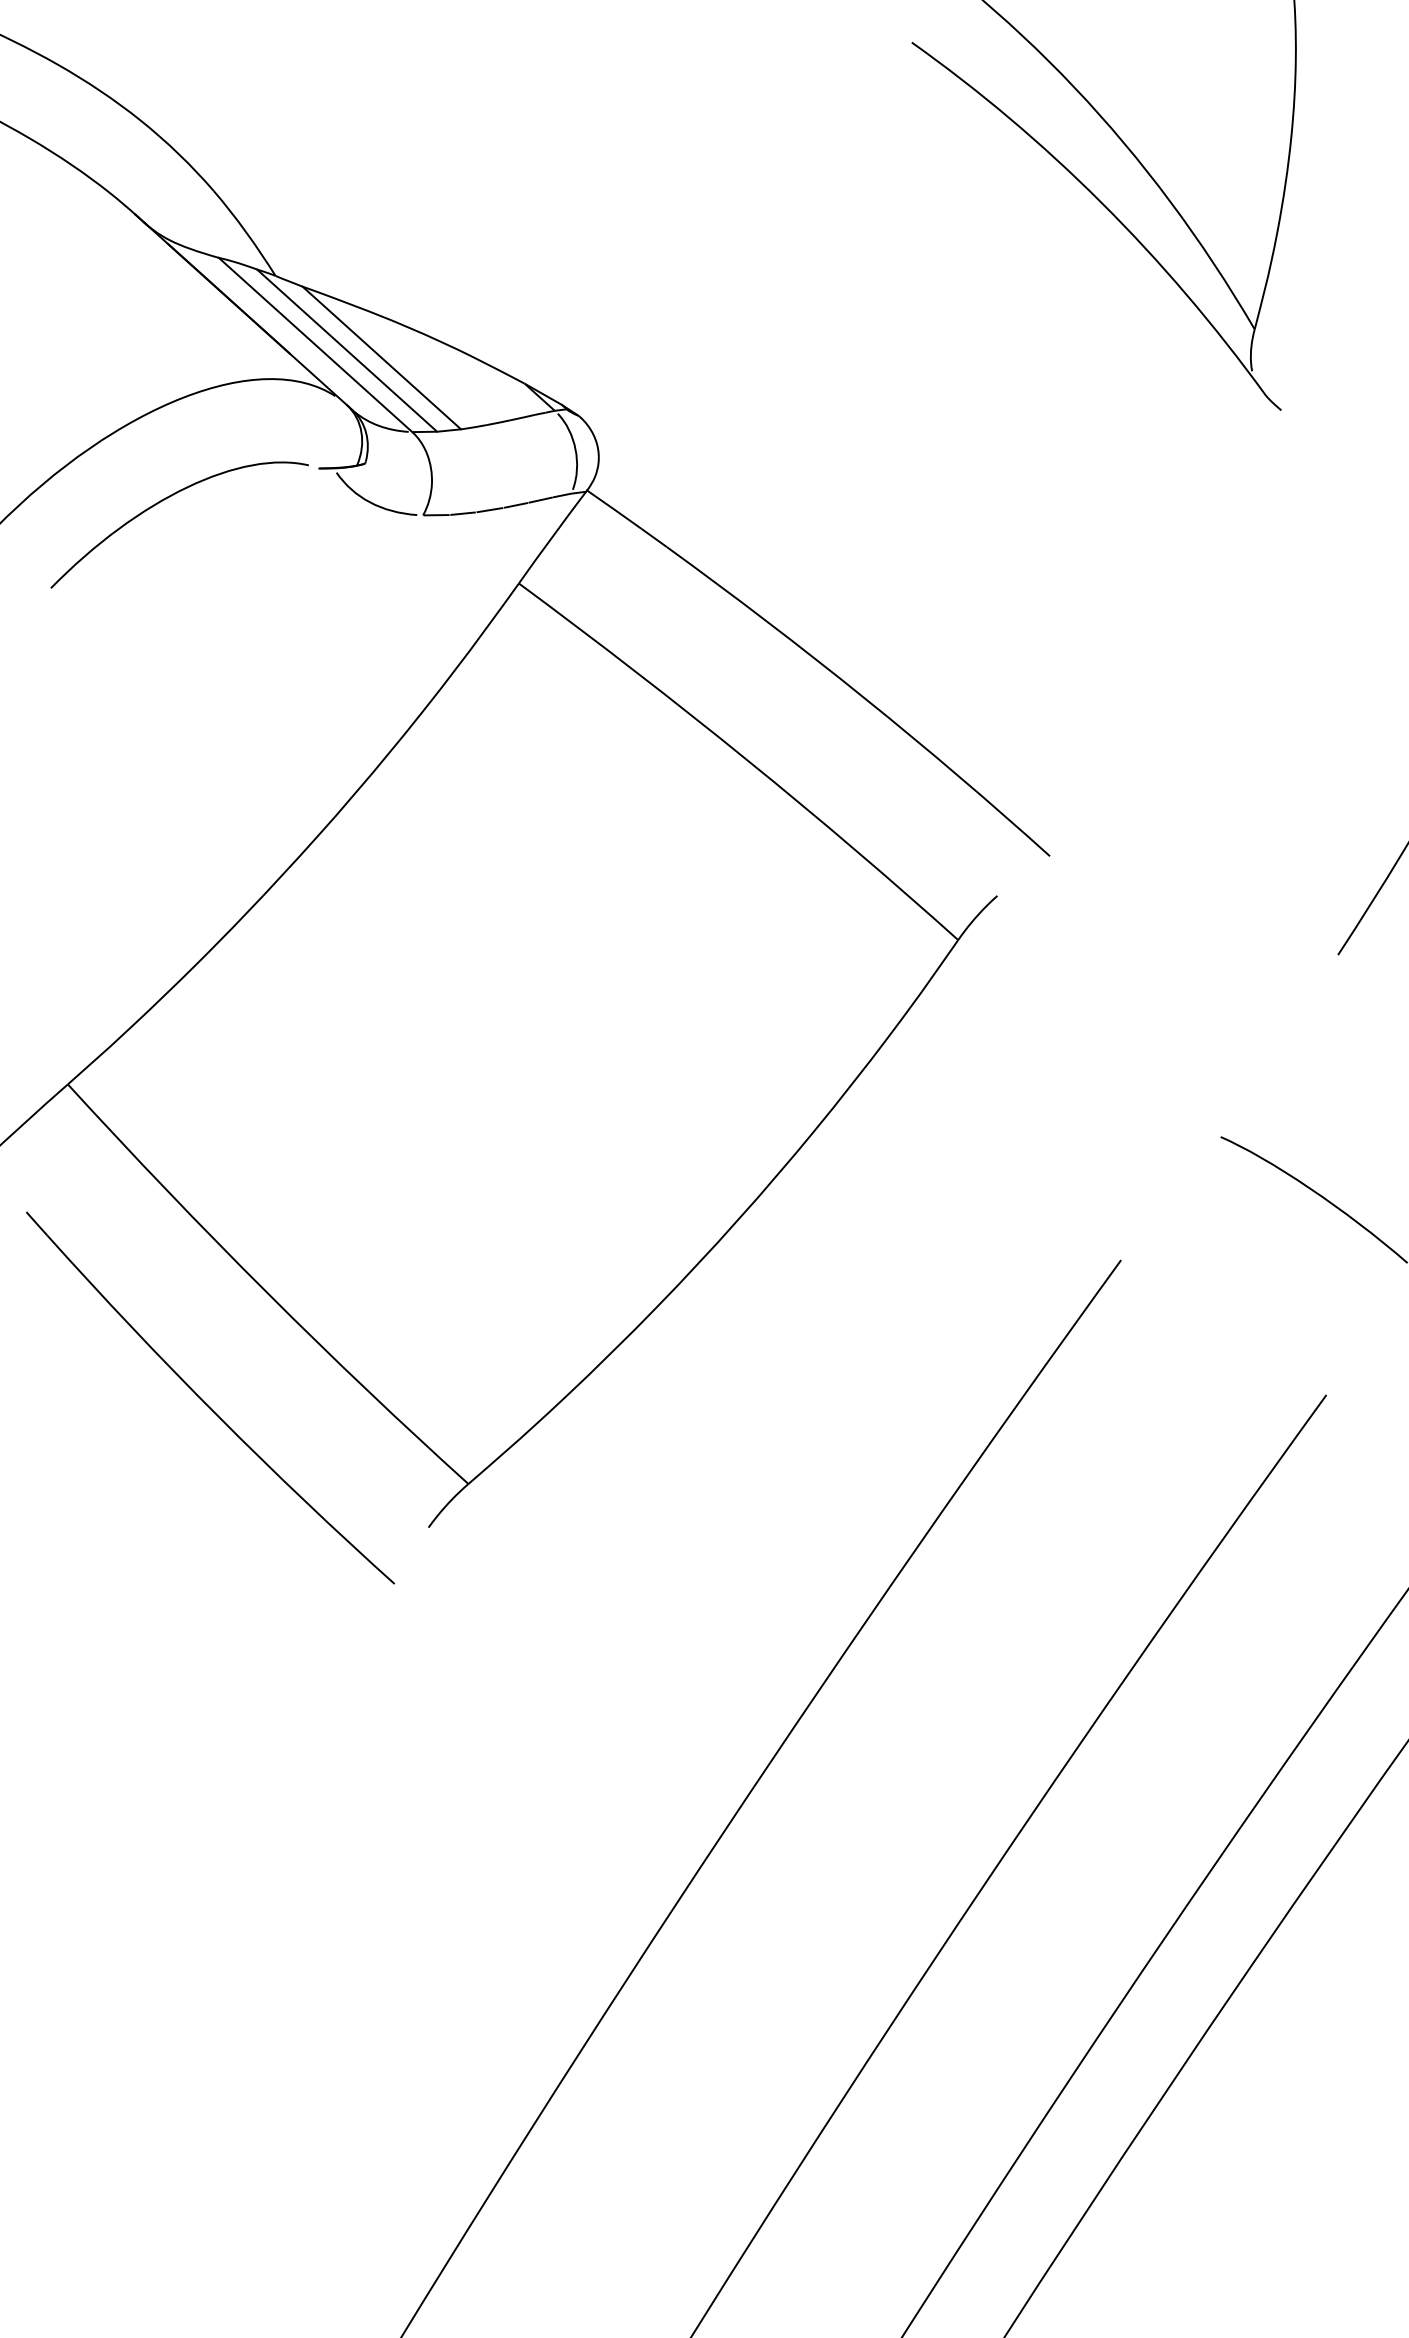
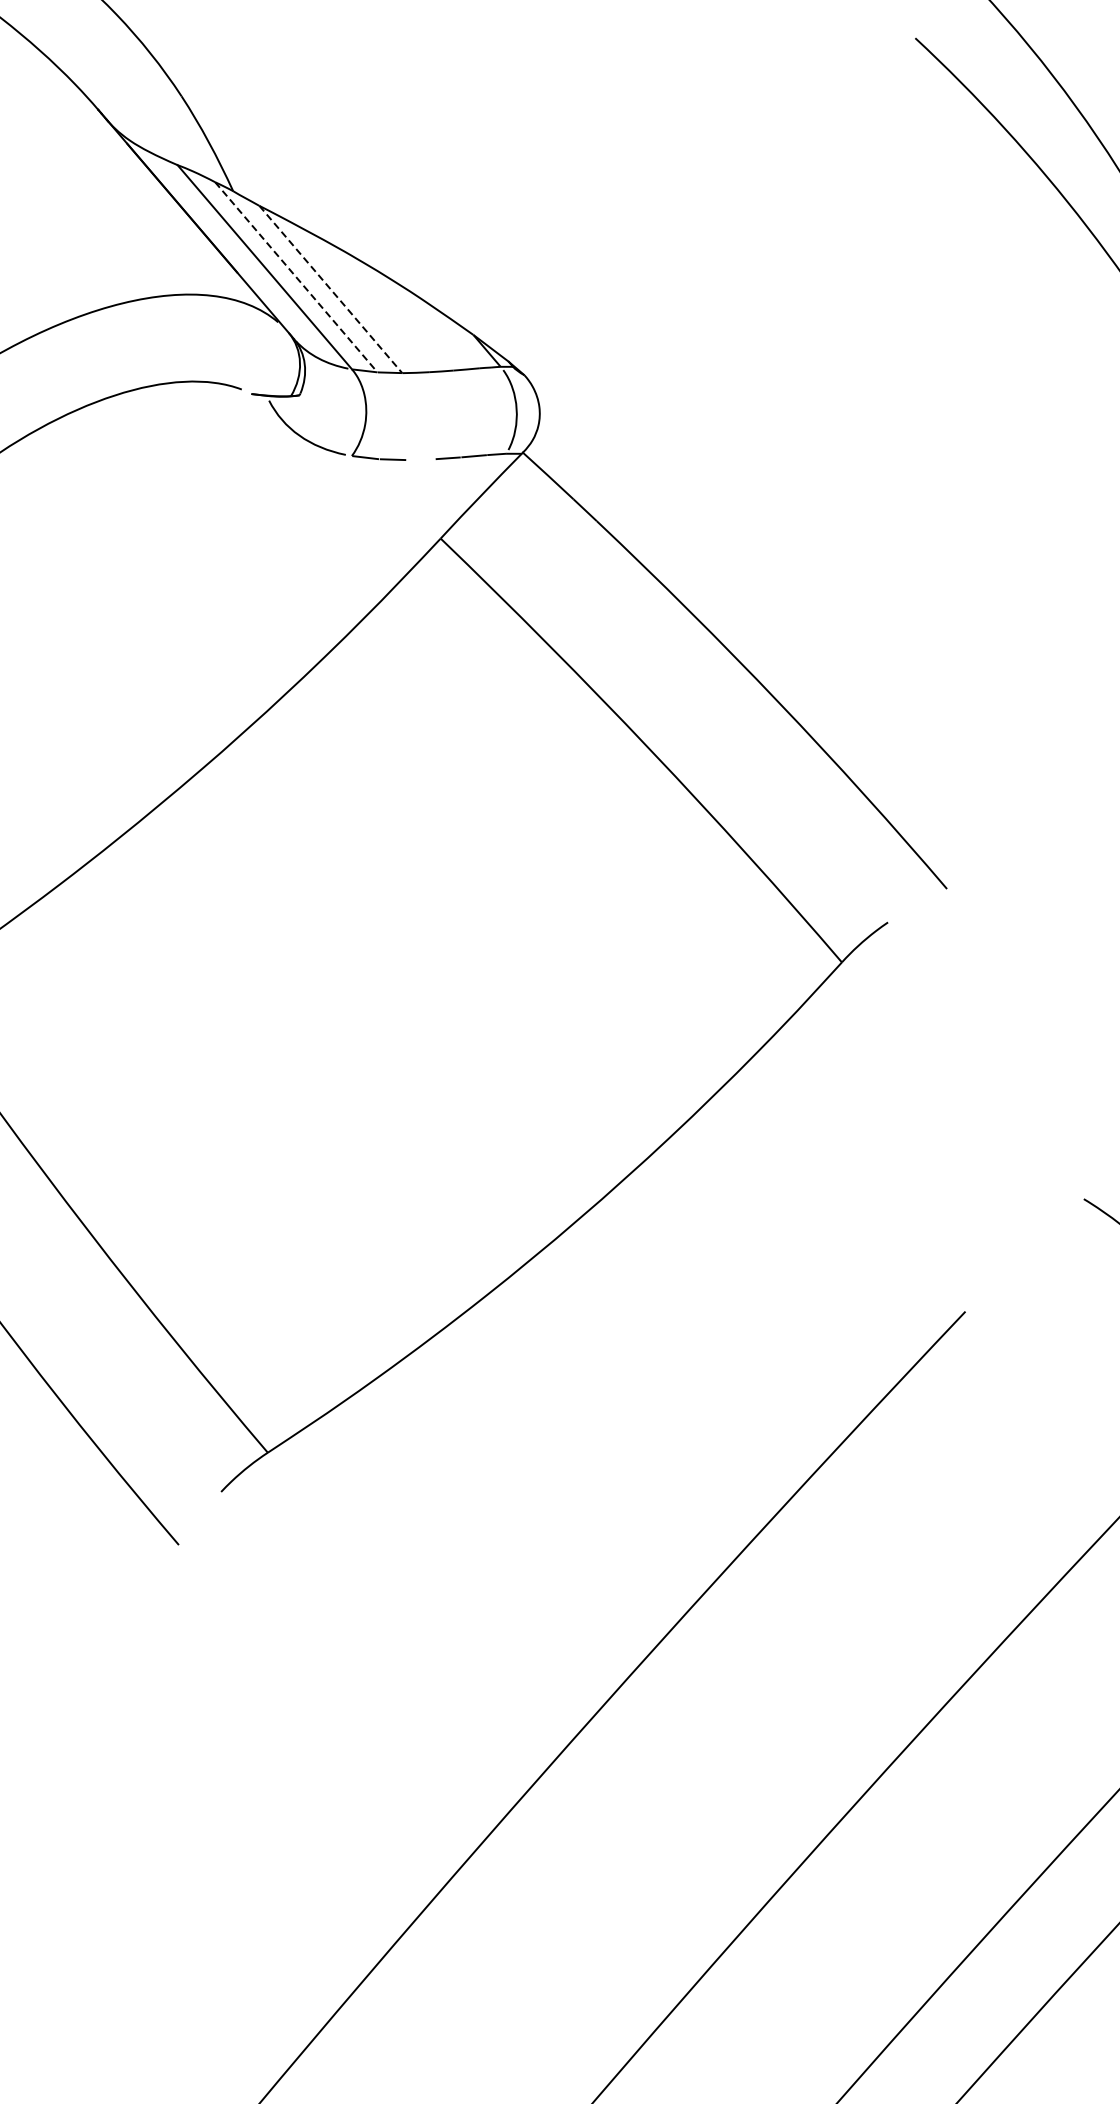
line: (347, 350) -> (296, 277), solid -> dashed
line: (381, 358) -> (330, 289), solid -> dashed
line: (489, 510) -> (420, 459), removed

